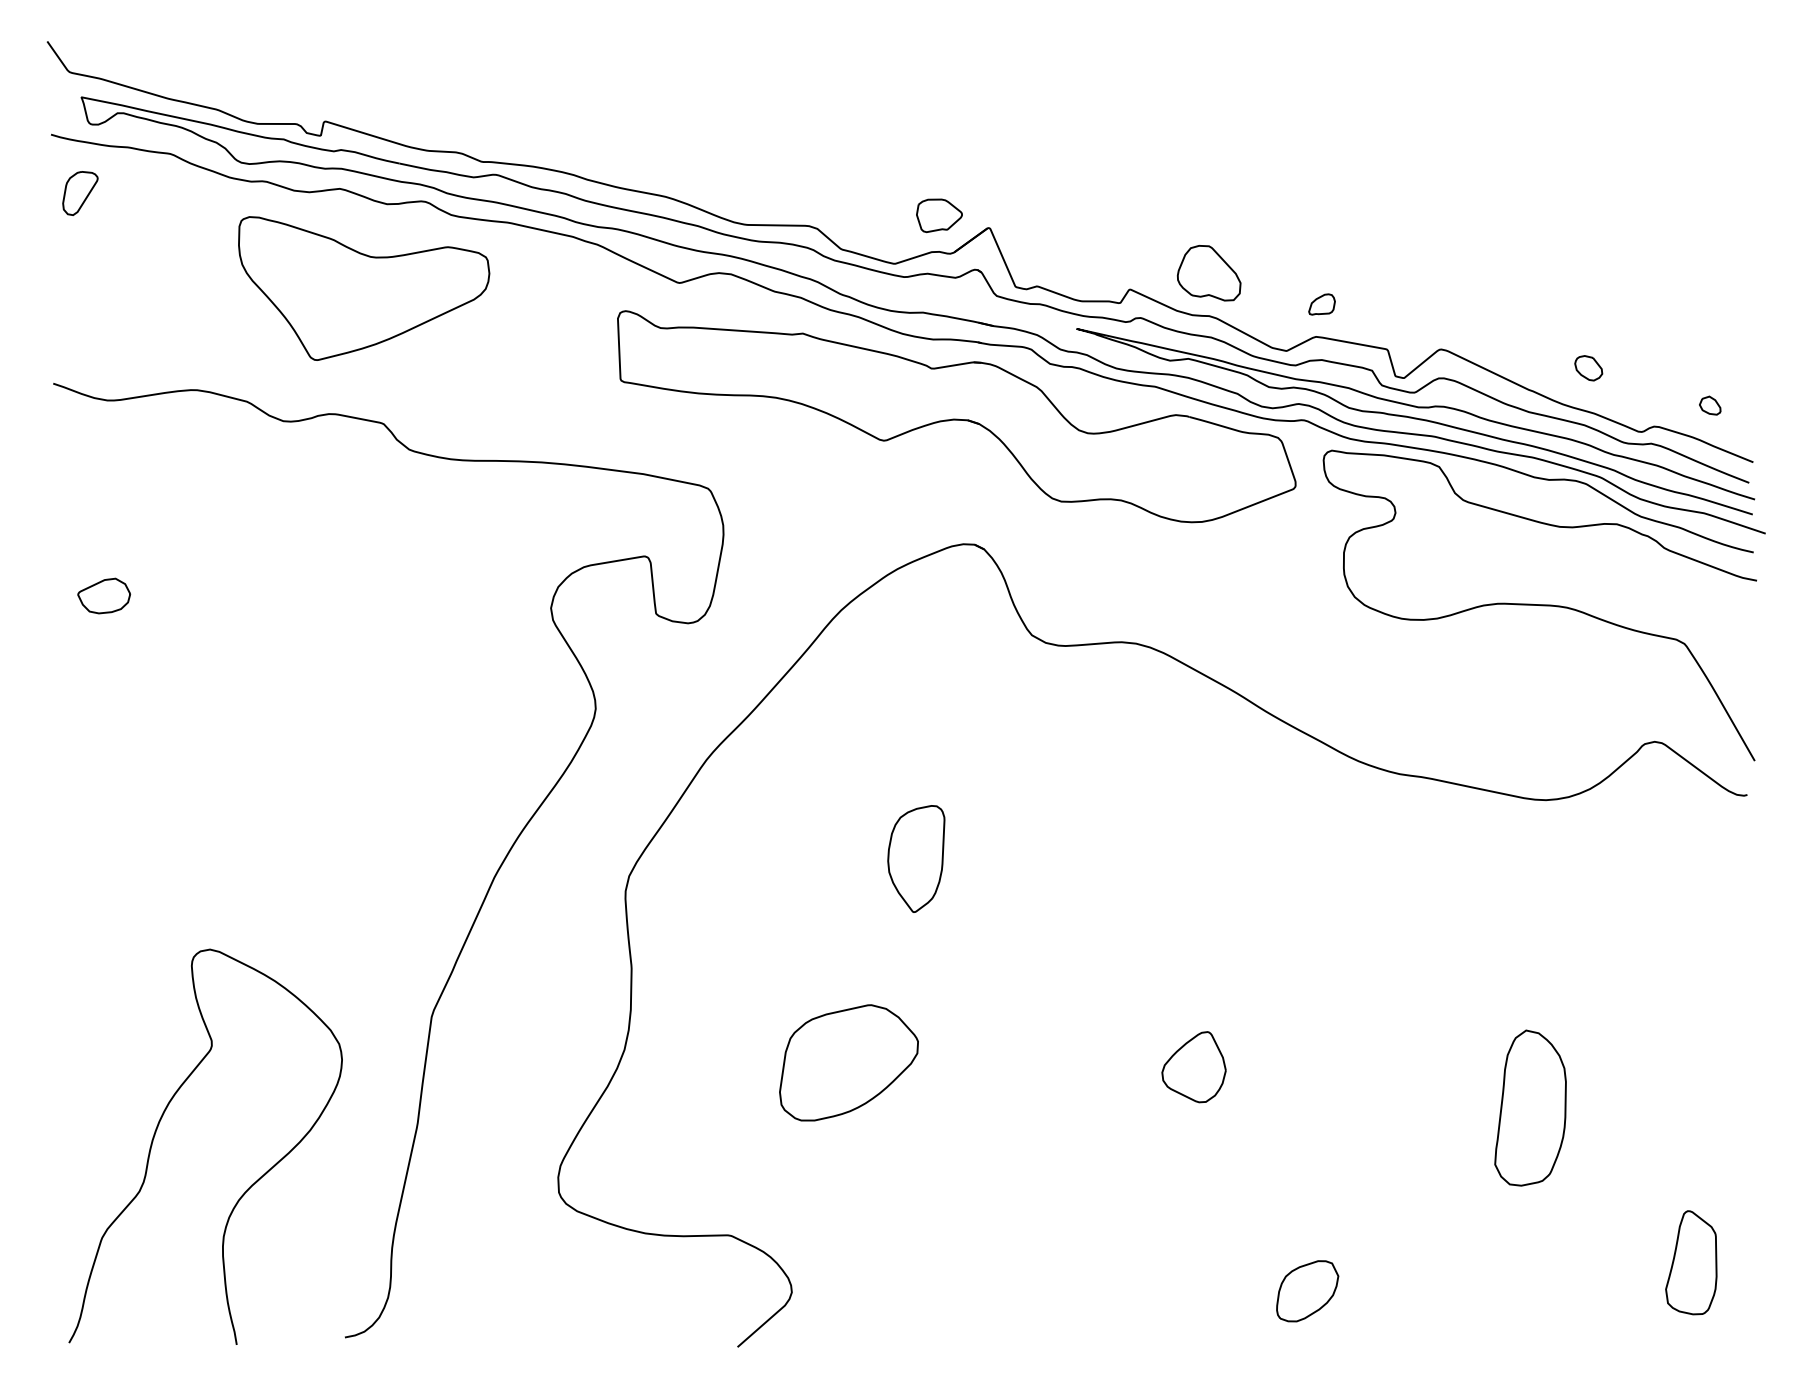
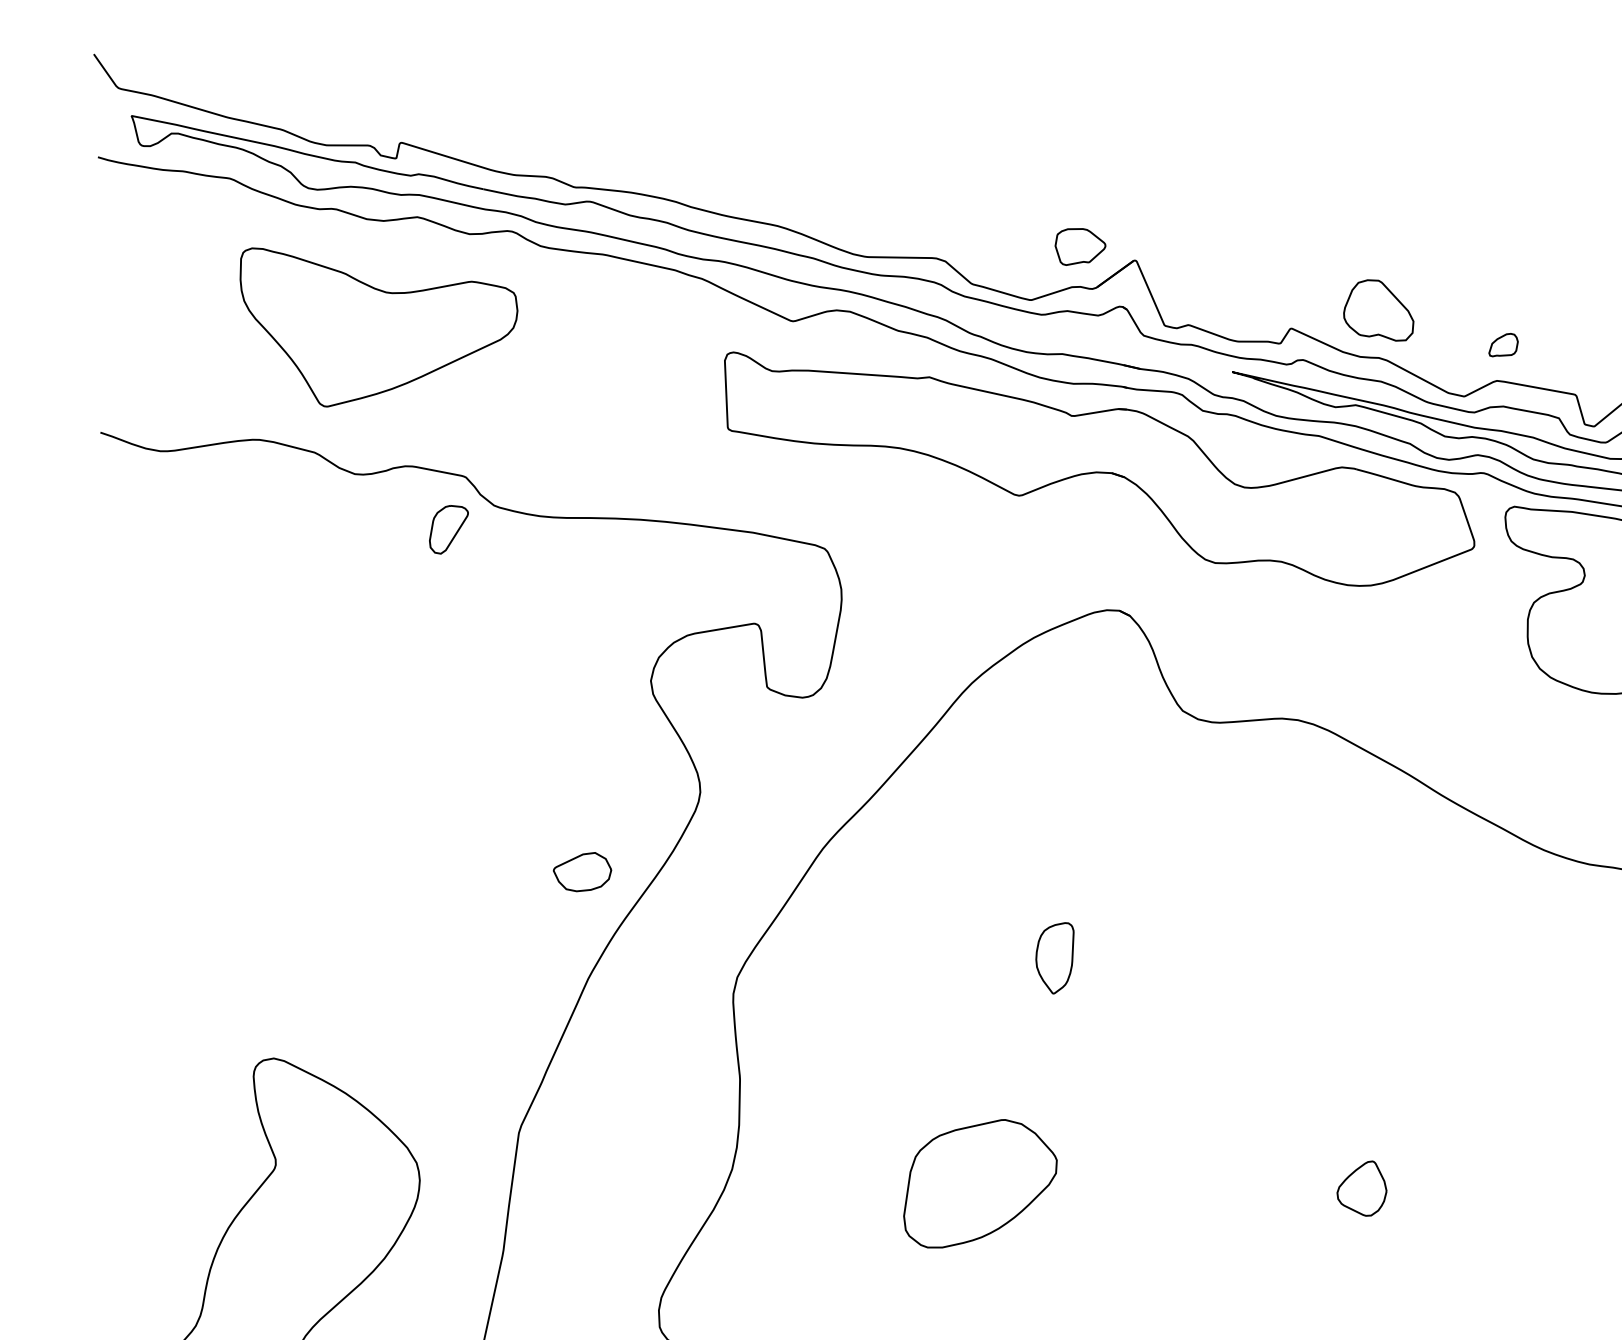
part: (80, 193) -> (449, 529), moved
part: (364, 288) -> (379, 327), moved
part: (104, 595) -> (582, 871), moved
part: (916, 858) -> (1055, 957), size x0.6
part: (1193, 1067) -> (1361, 1188), size x0.7

